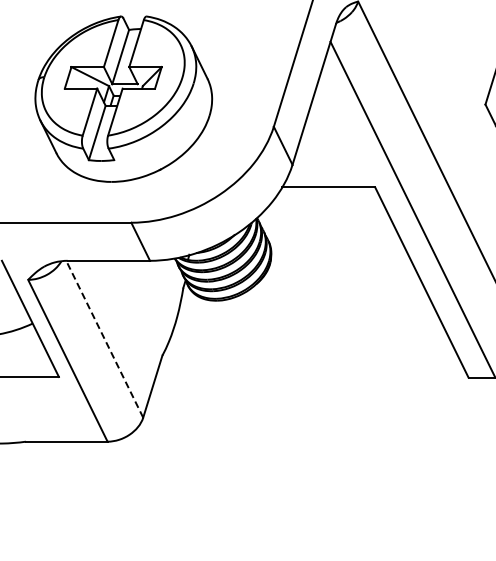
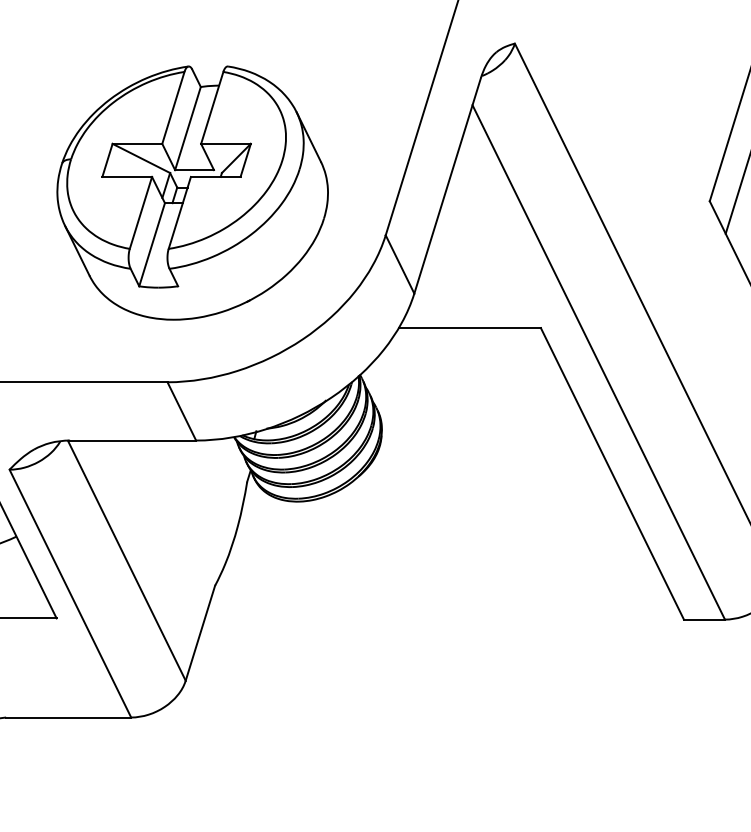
part: (123, 98) -> (192, 192), moved
line: (104, 338) -> (126, 559), dashed -> solid

